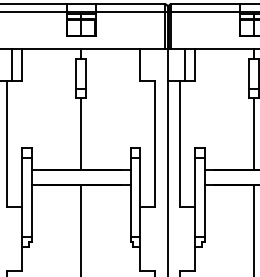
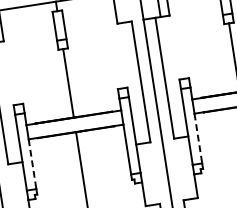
line: (31, 210) -> (32, 164), solid -> dashed
line: (204, 210) -> (198, 138), solid -> dashed

